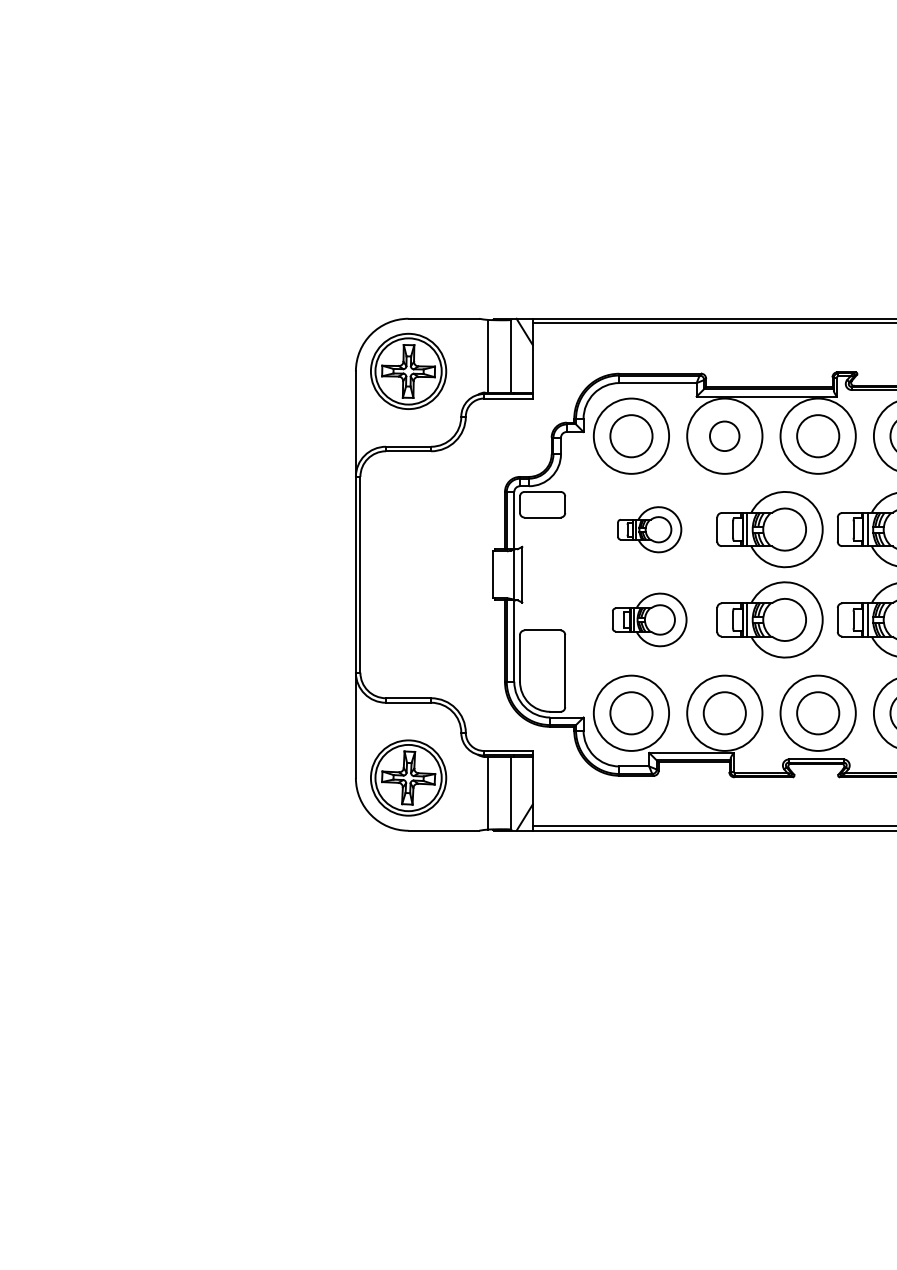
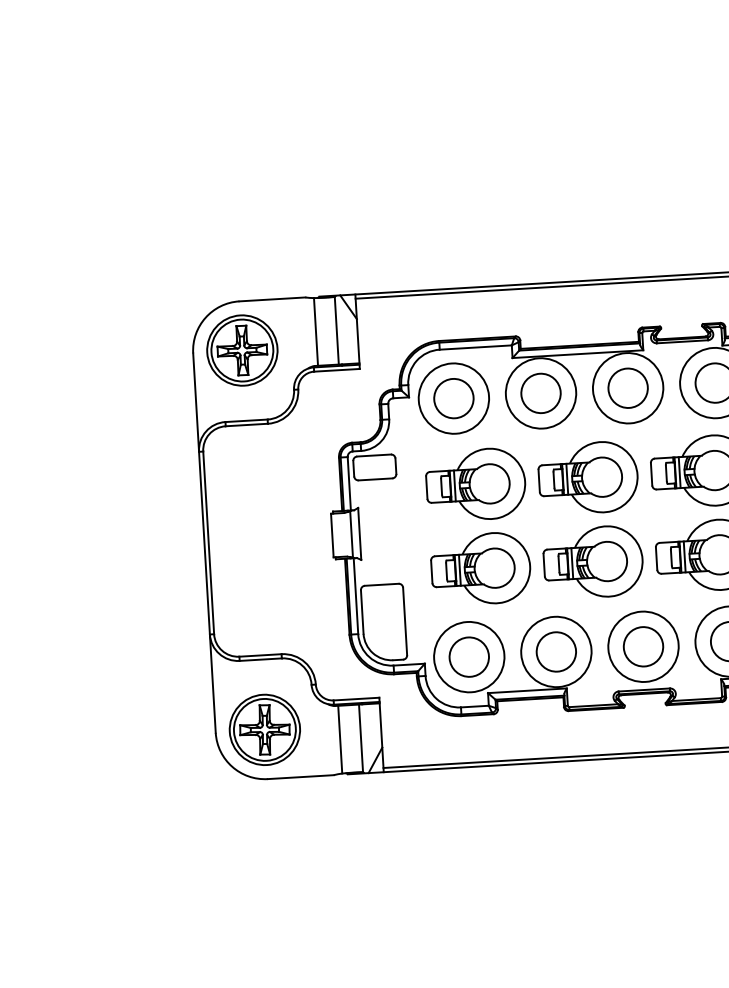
circle: (724, 436) -> (540, 393), size x1.43
part: (649, 529) -> (475, 484), size x1.67
part: (649, 619) -> (480, 568), size x1.43

